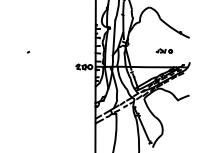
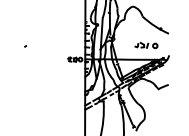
part: (164, 50) -> (146, 44), size x1.6

